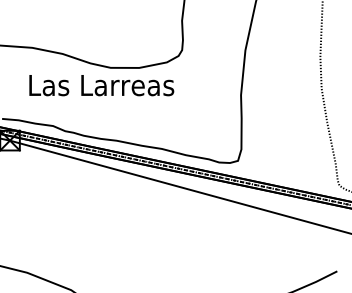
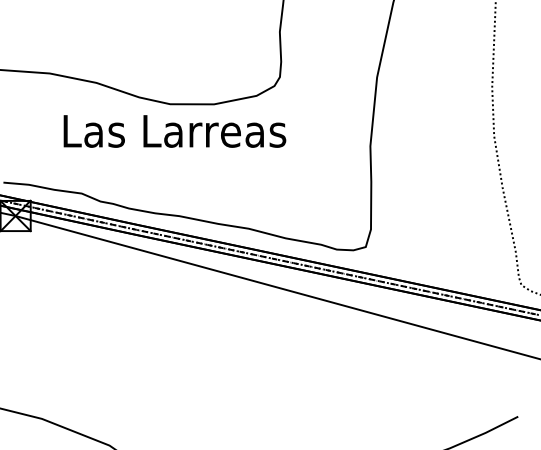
text: (101, 85) -> (174, 131), moved

